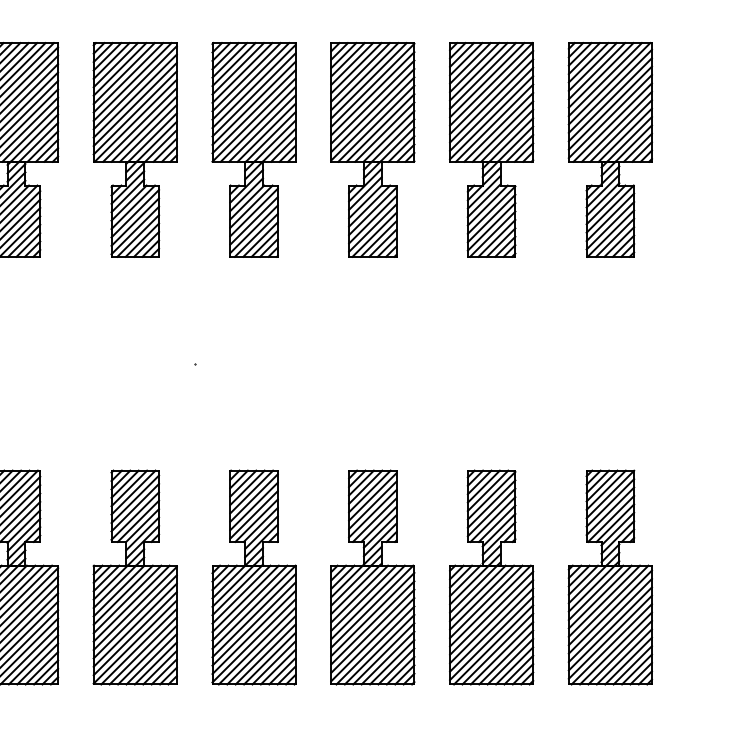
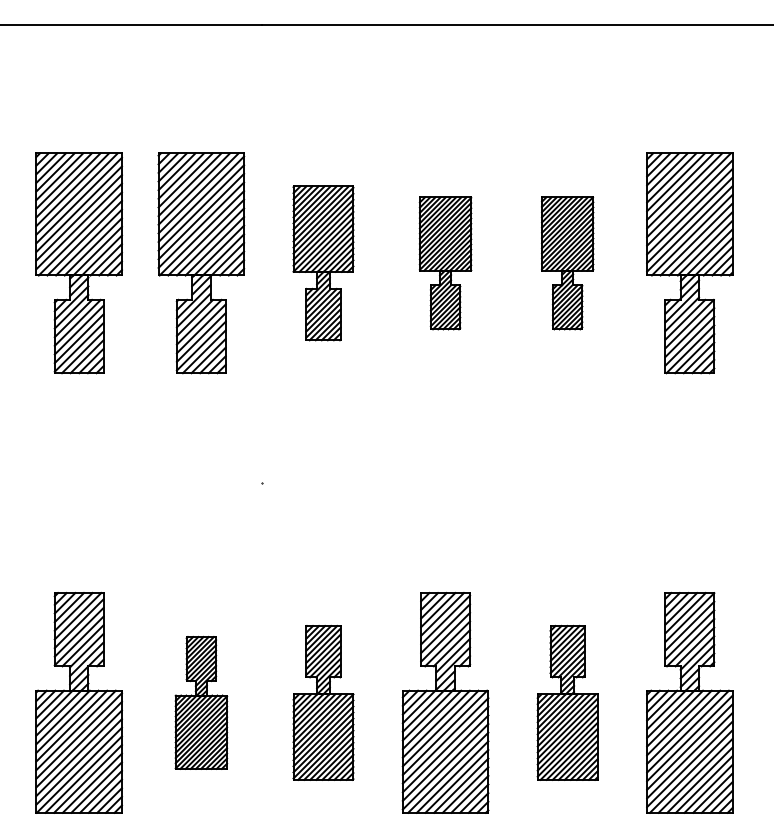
part: (254, 150) -> (323, 263), size x0.7
part: (372, 150) -> (445, 263), size x0.6
part: (491, 150) -> (567, 263), size x0.6
part: (135, 577) -> (201, 702), size x0.6
part: (254, 577) -> (323, 702), size x0.7
part: (491, 577) -> (567, 702), size x0.7

